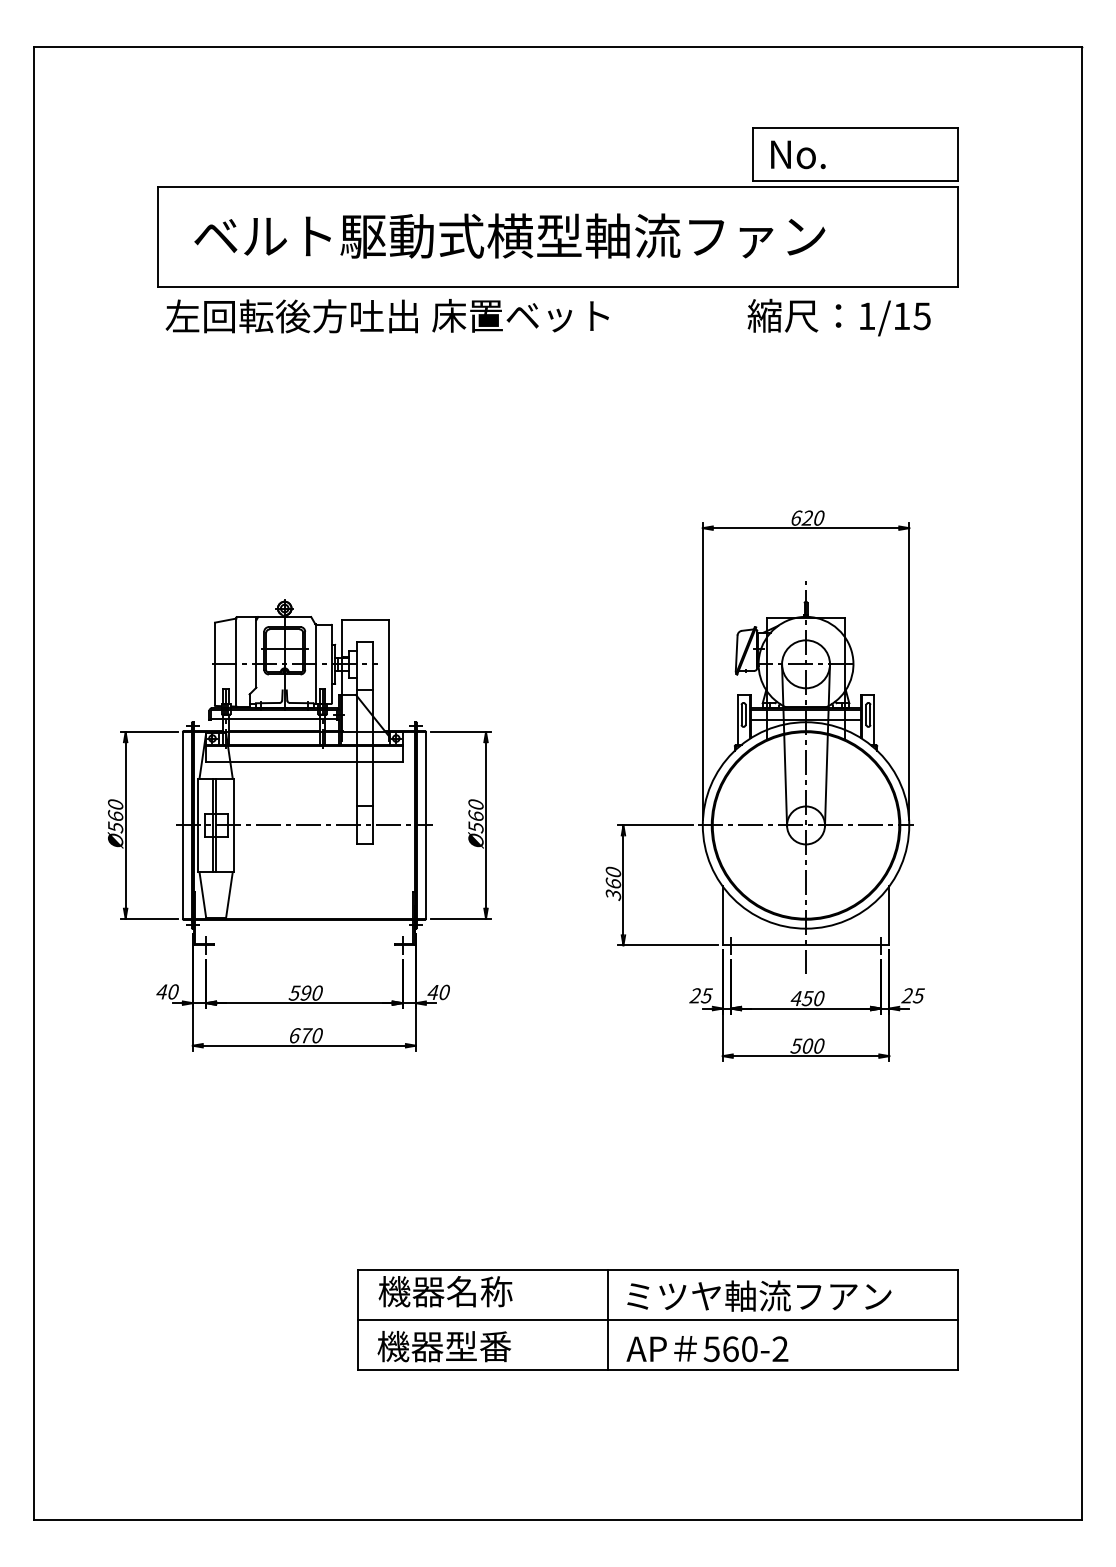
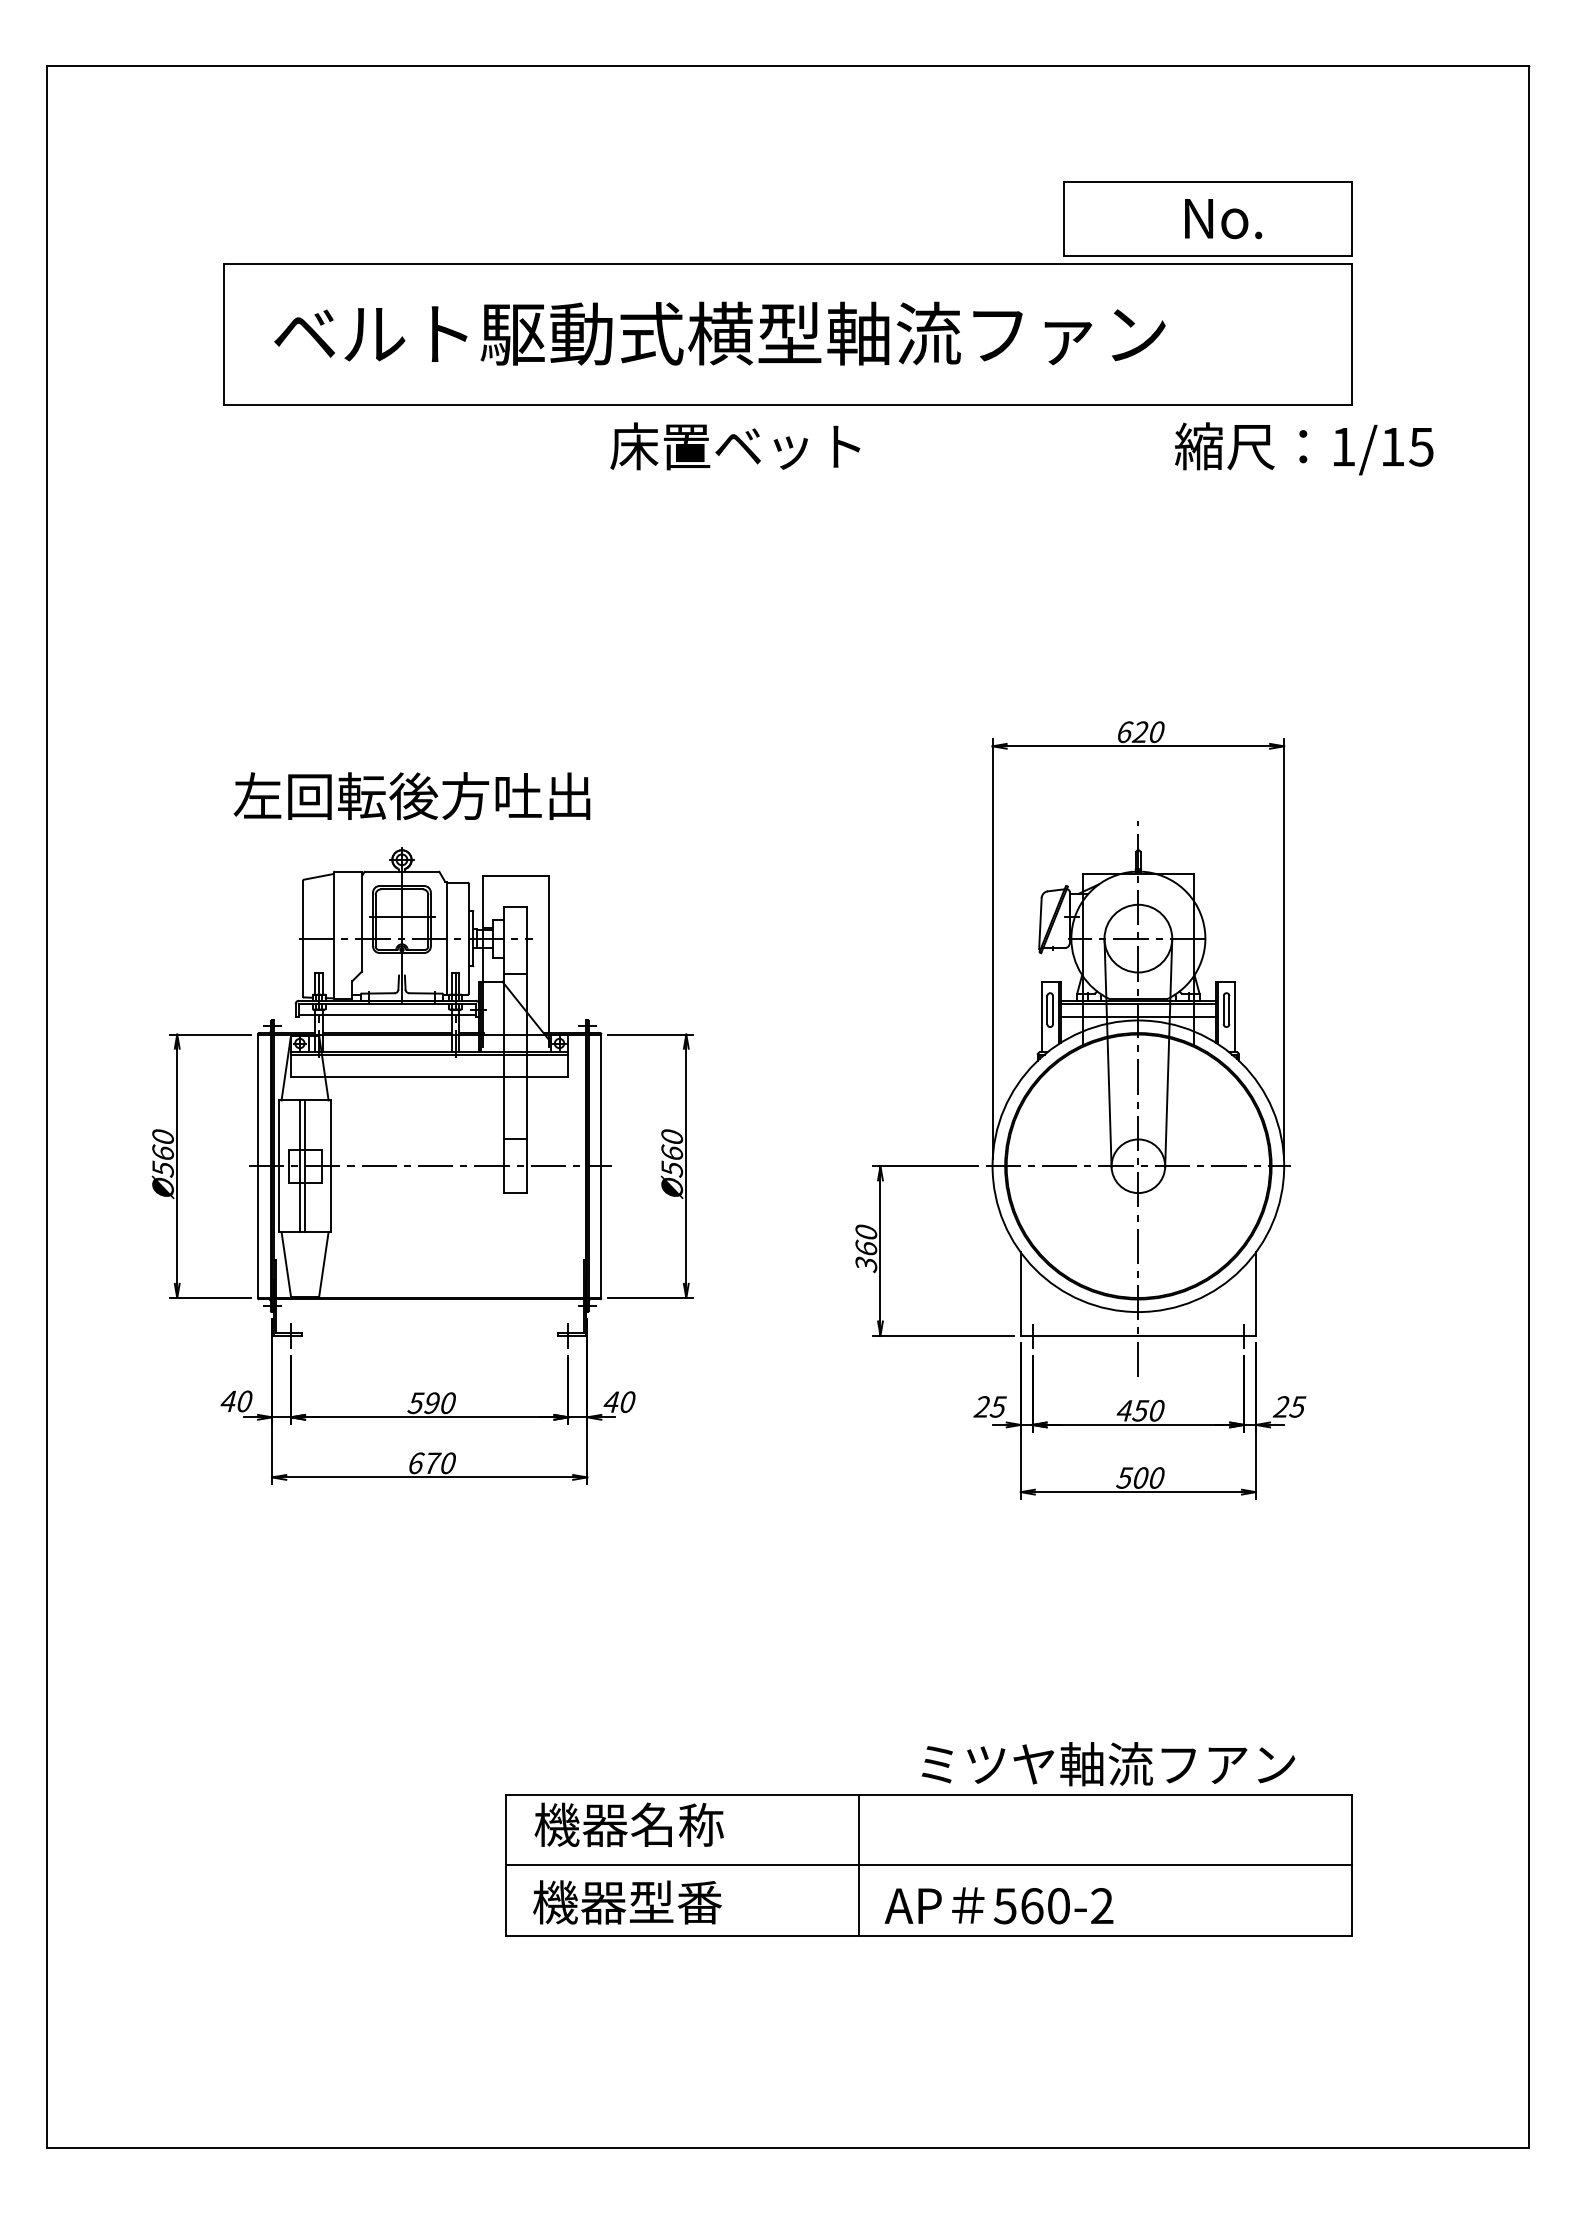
text: (798, 155) -> (1223, 219), moved
text: (291, 316) -> (411, 796), moved
text: (839, 317) -> (1304, 448), moved
text: (759, 1296) -> (1108, 1764), moved

